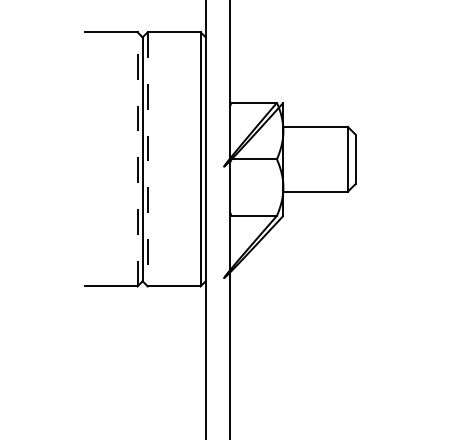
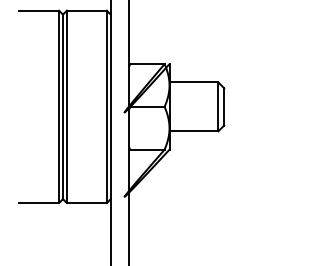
line: (137, 158) -> (59, 106), dashed -> solid
line: (147, 159) -> (66, 107), dashed -> solid

